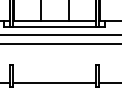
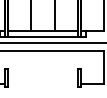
line: (55, 83) -> (43, 84), removed

